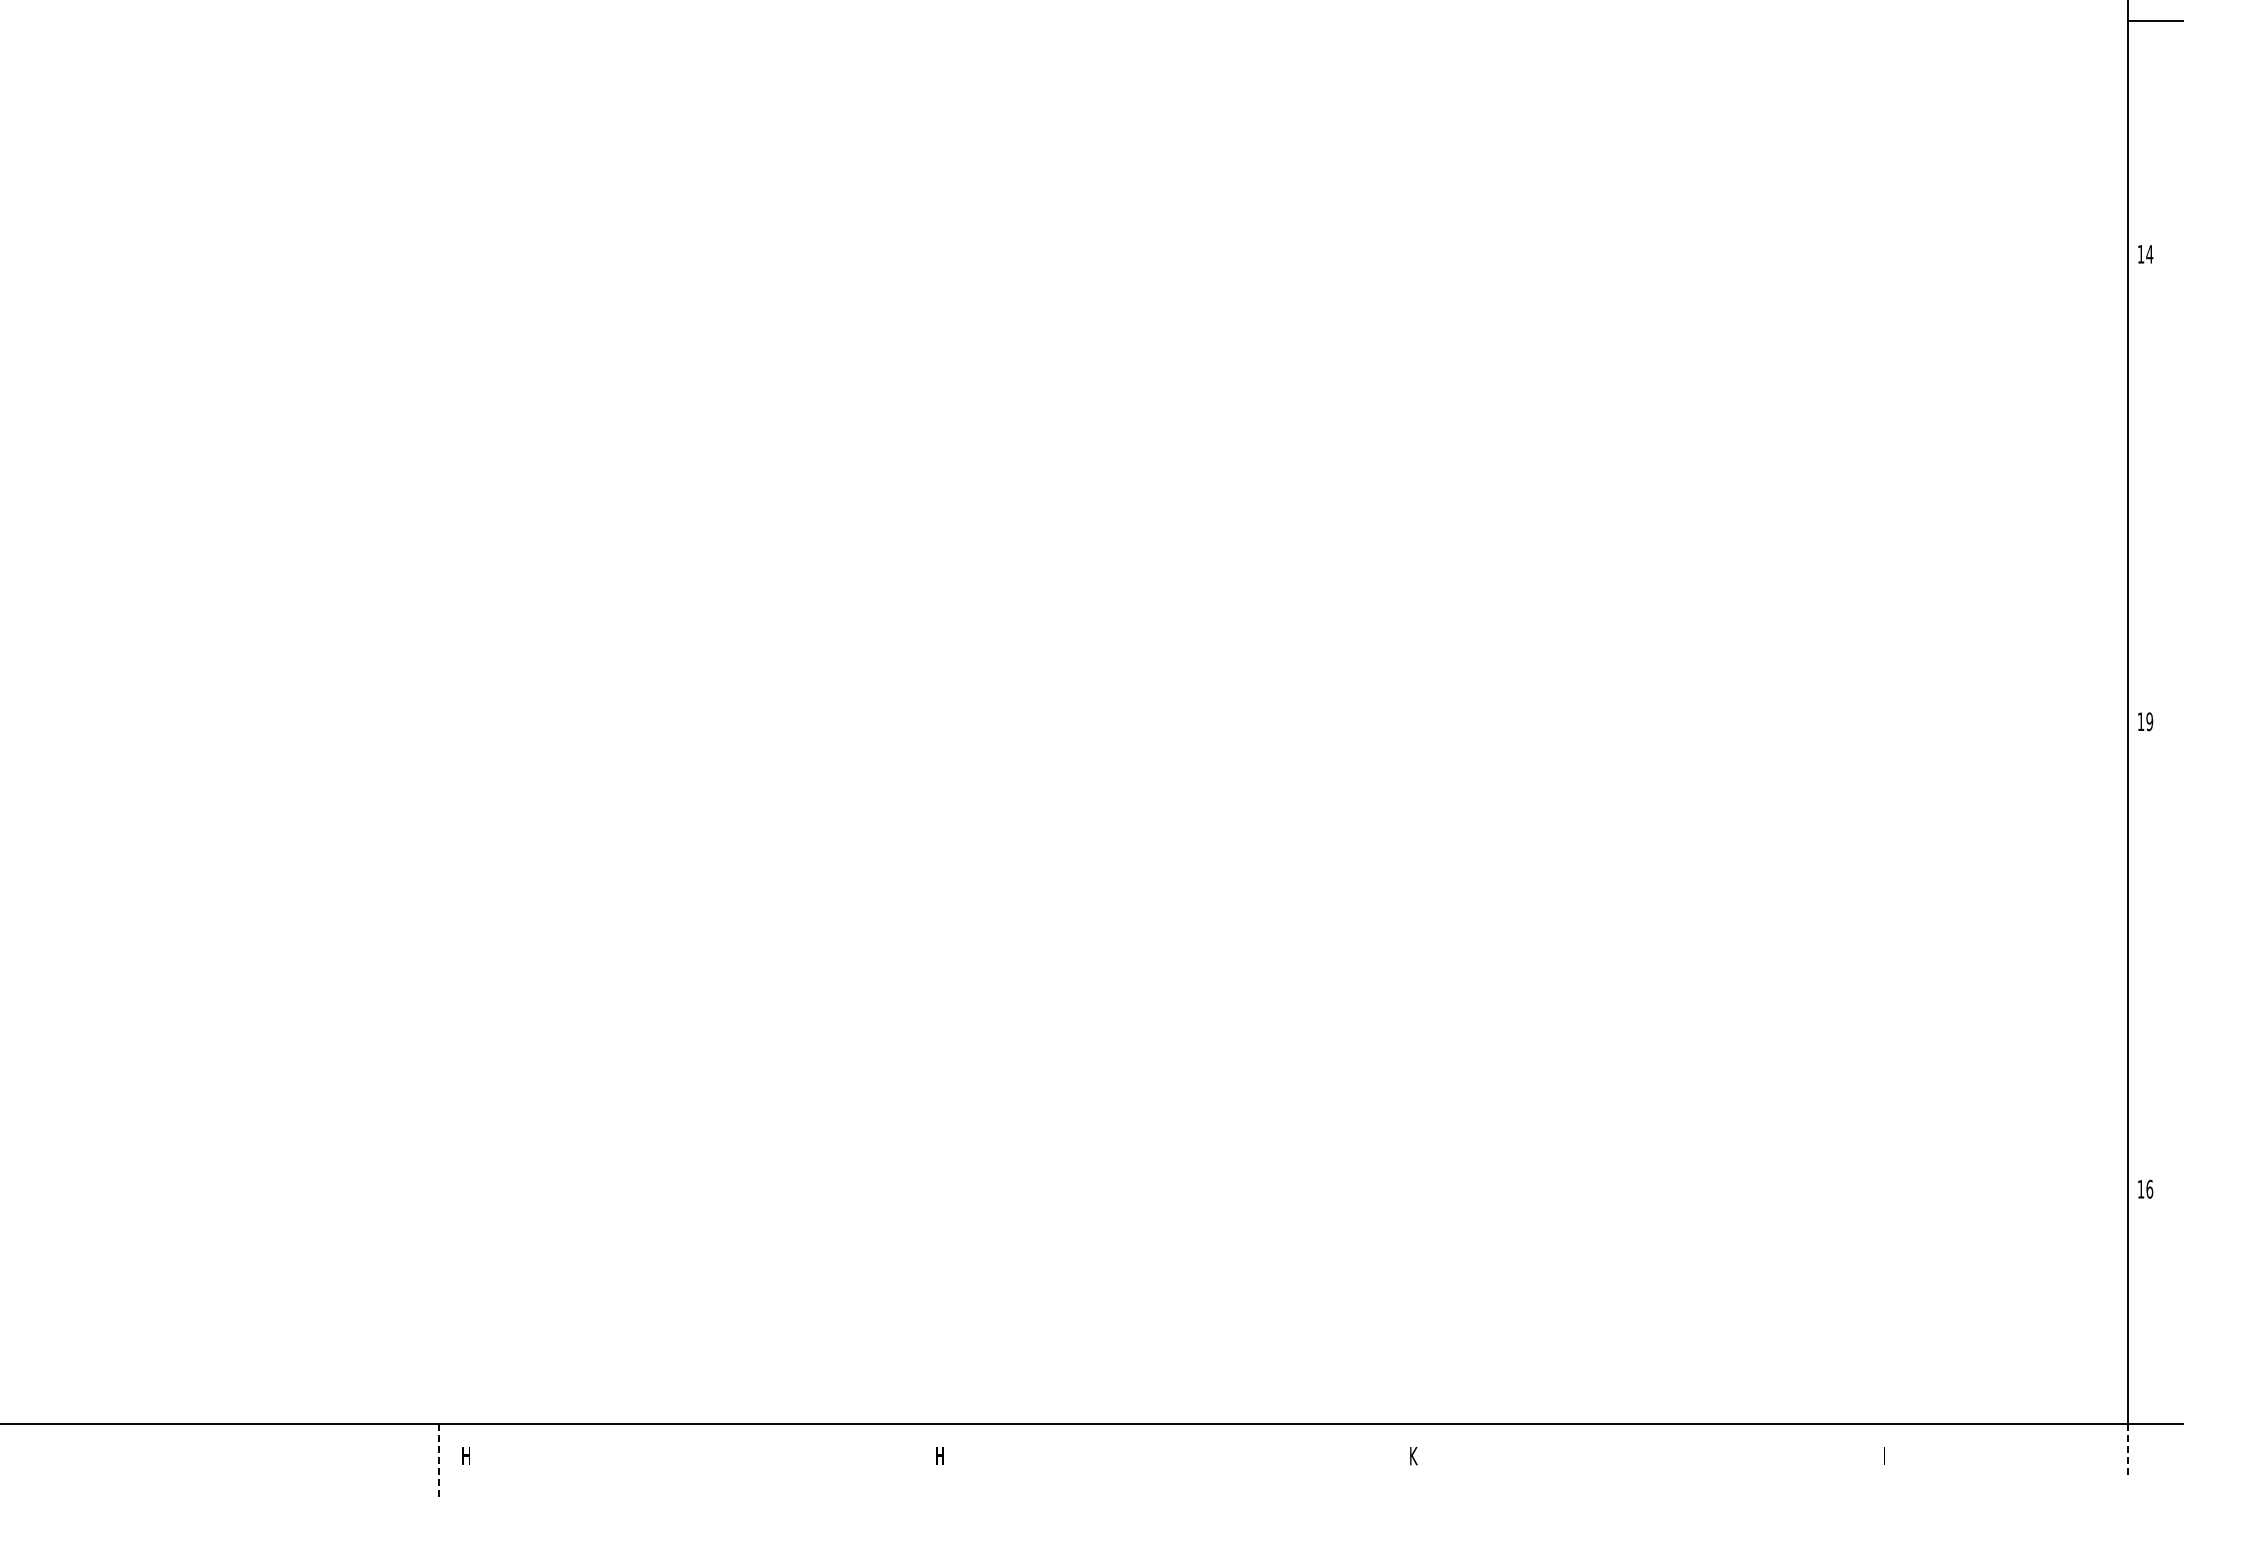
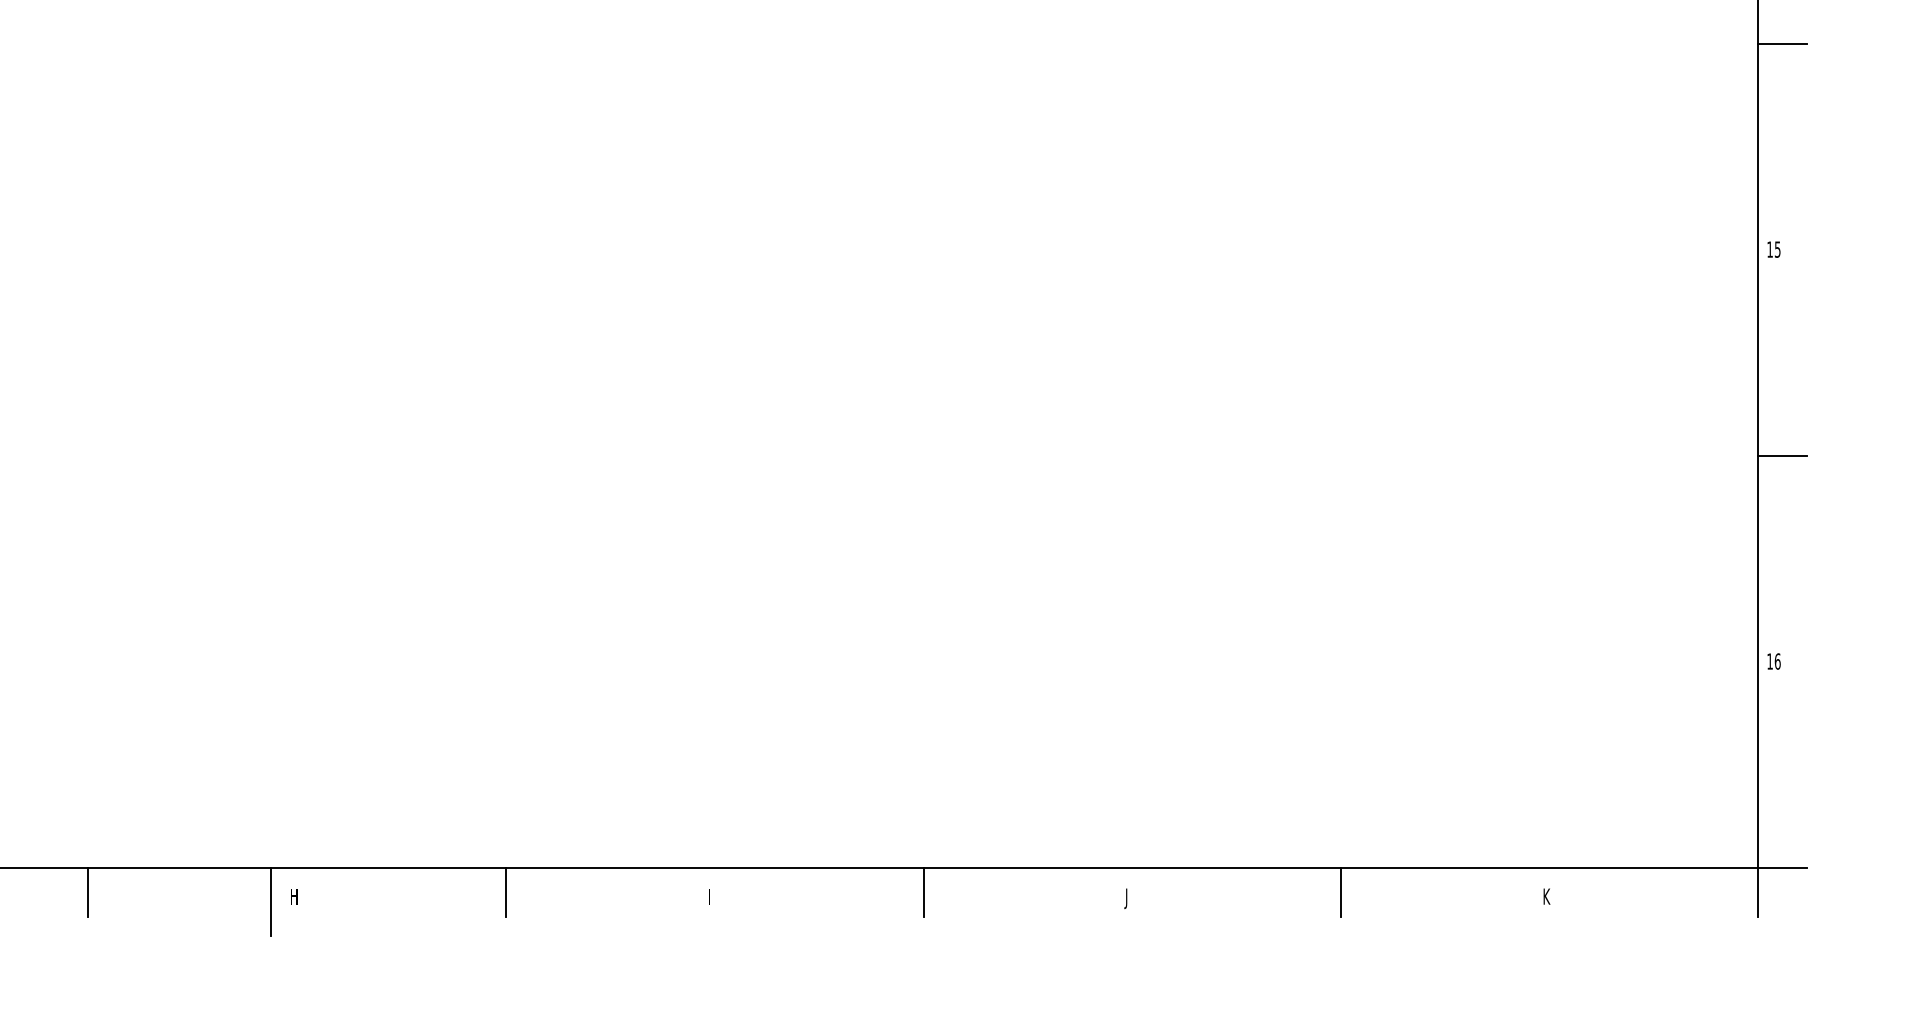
line: (2154, 488) -> (1781, 44), added
text: (2149, 721) -> (1777, 249), 19 -> 15
line: (2154, 956) -> (1781, 456), added
line: (232, 1450) -> (88, 891), added
line: (706, 1450) -> (506, 891), added
line: (1180, 1450) -> (923, 891), added
line: (1654, 1450) -> (1341, 891), added
line: (2127, 1451) -> (1758, 892), dashed -> solid
text: (940, 1455) -> (712, 896), H -> I
text: (1887, 1456) -> (1546, 896), I -> K
text: (1412, 1458) -> (1128, 898), K -> J
line: (439, 1462) -> (270, 902), dashed -> solid

